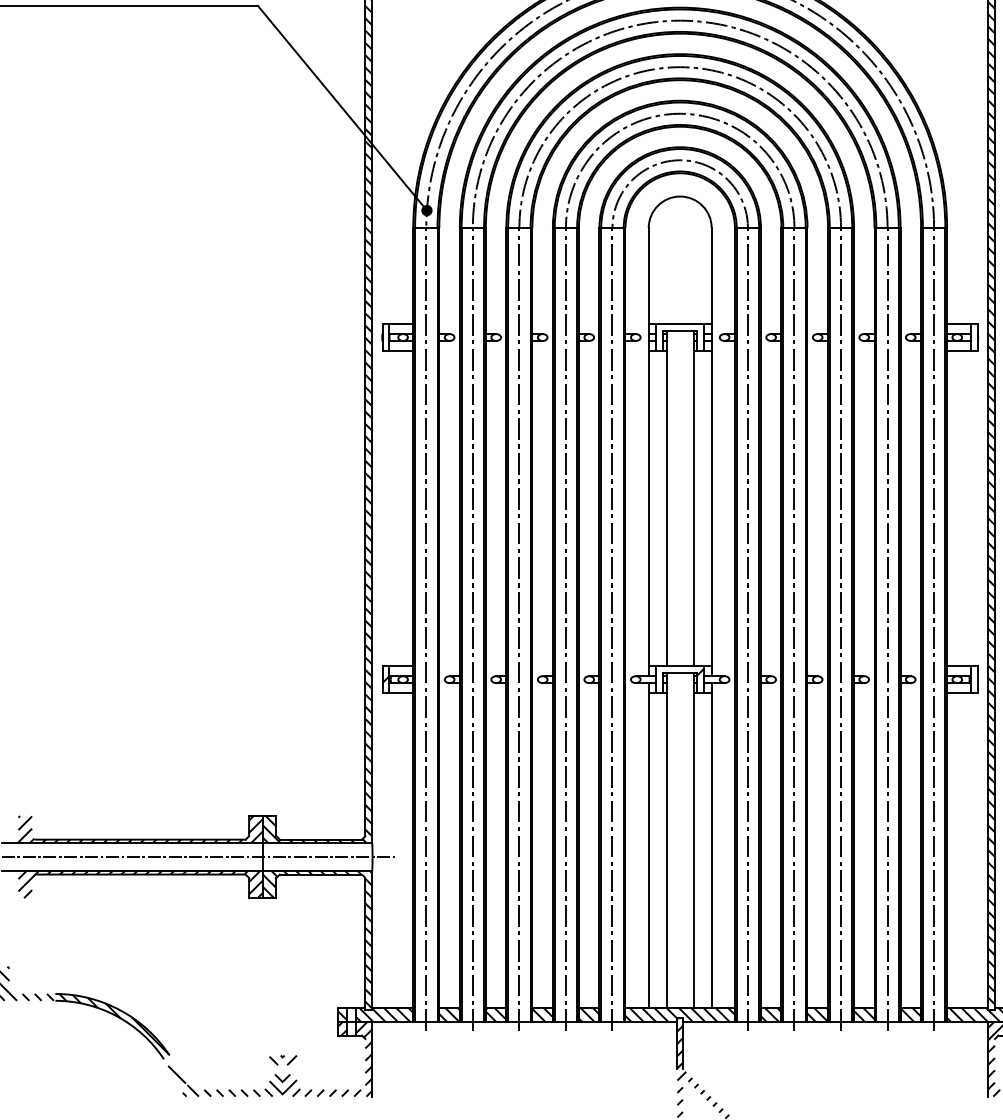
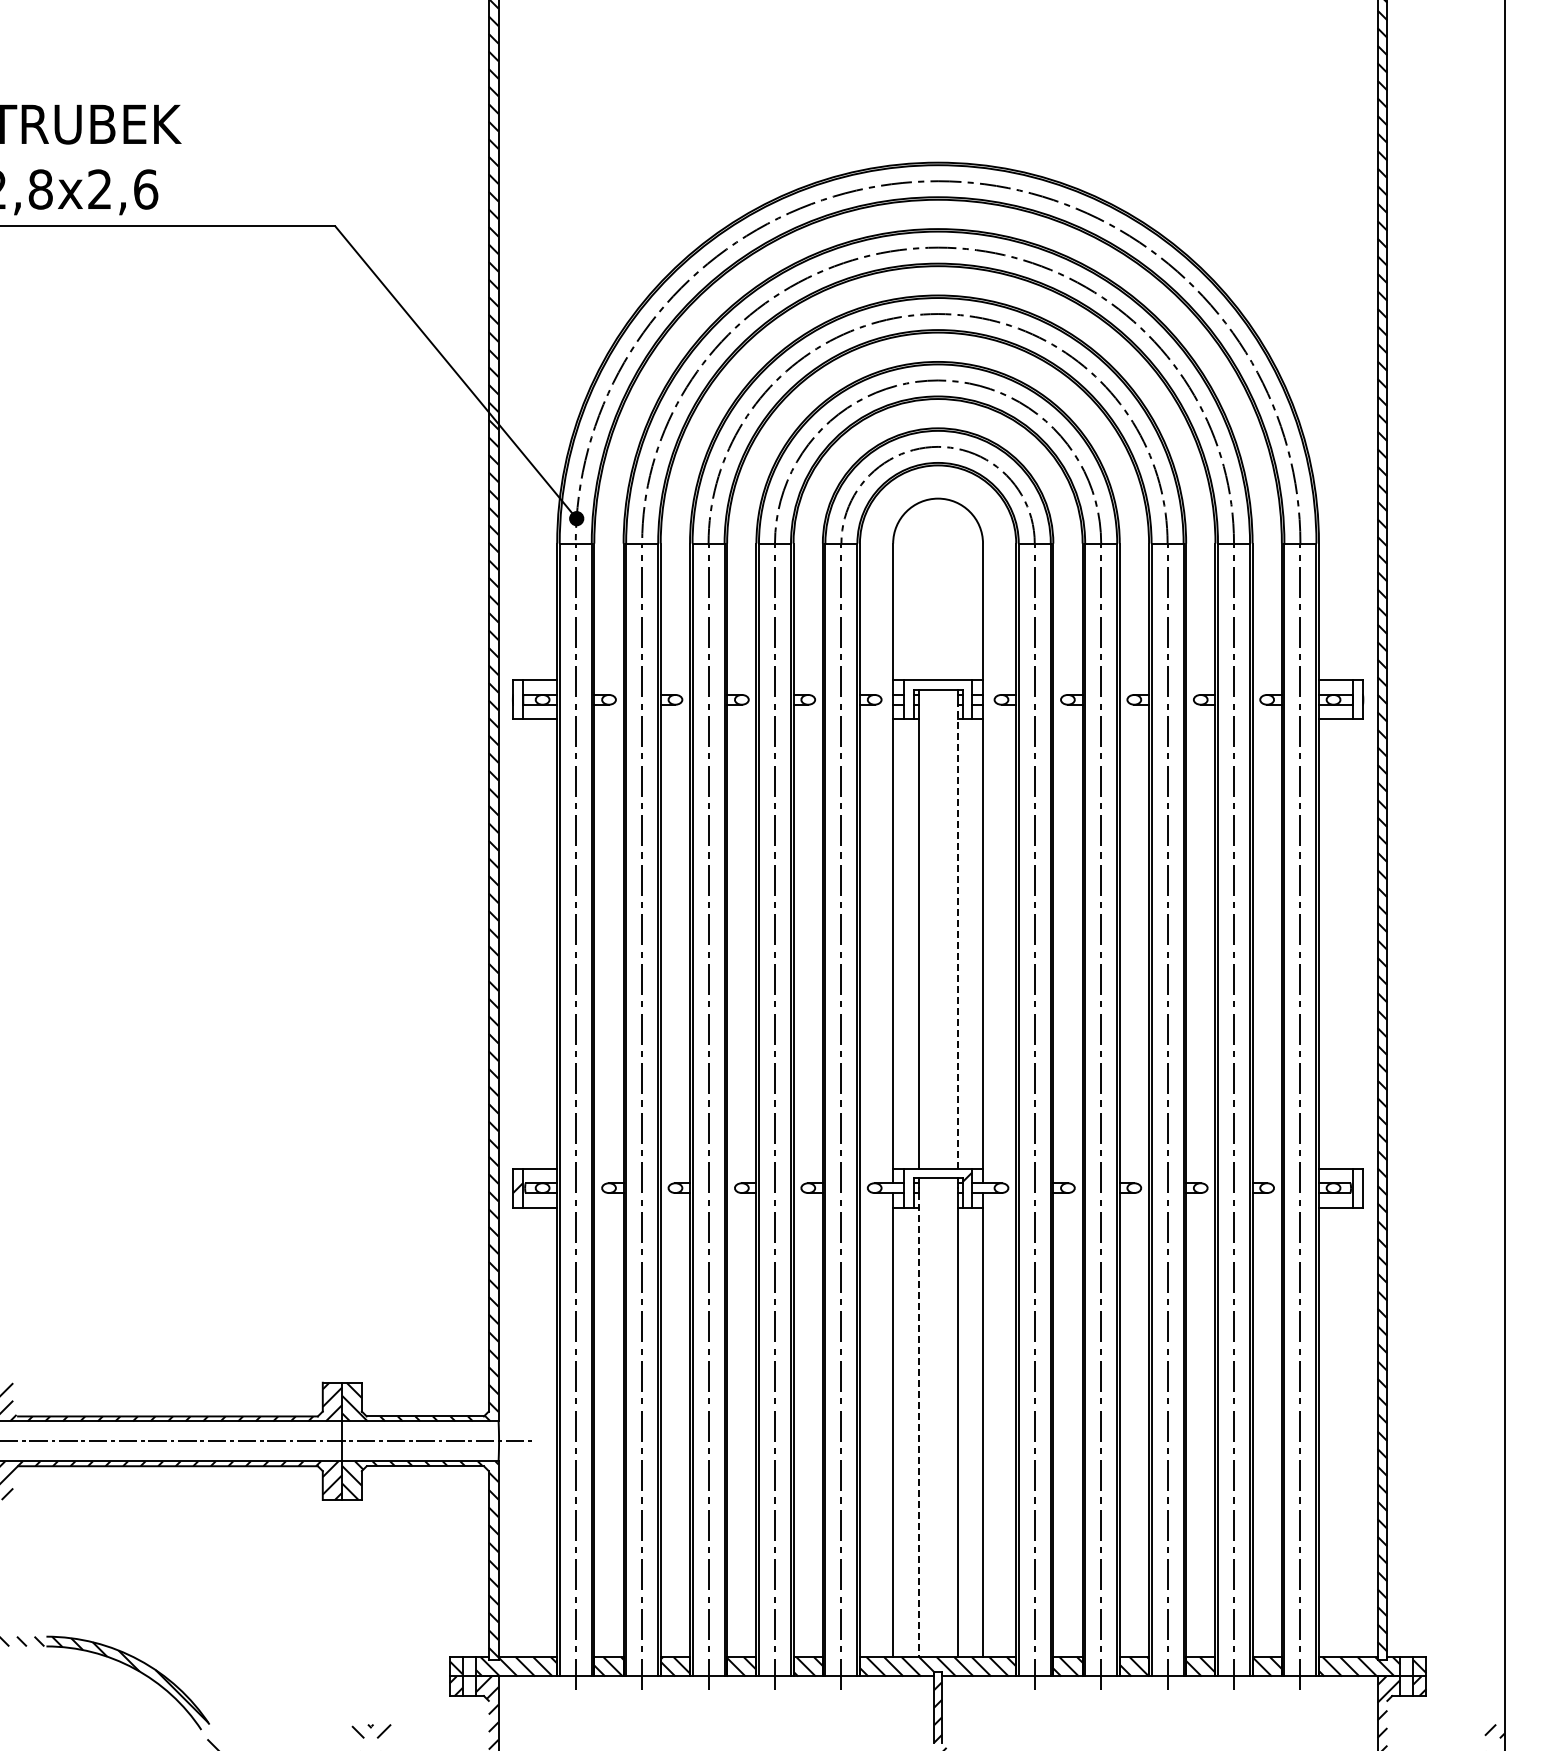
line: (693, 503) -> (957, 936), solid -> dashed
line: (666, 845) -> (918, 1425), solid -> dashed

